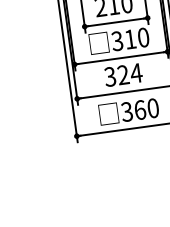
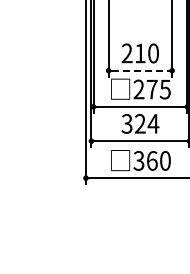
line: (116, 22) -> (140, 70), solid -> dashed
text: (129, 39) -> (151, 89), 310 -> 275

